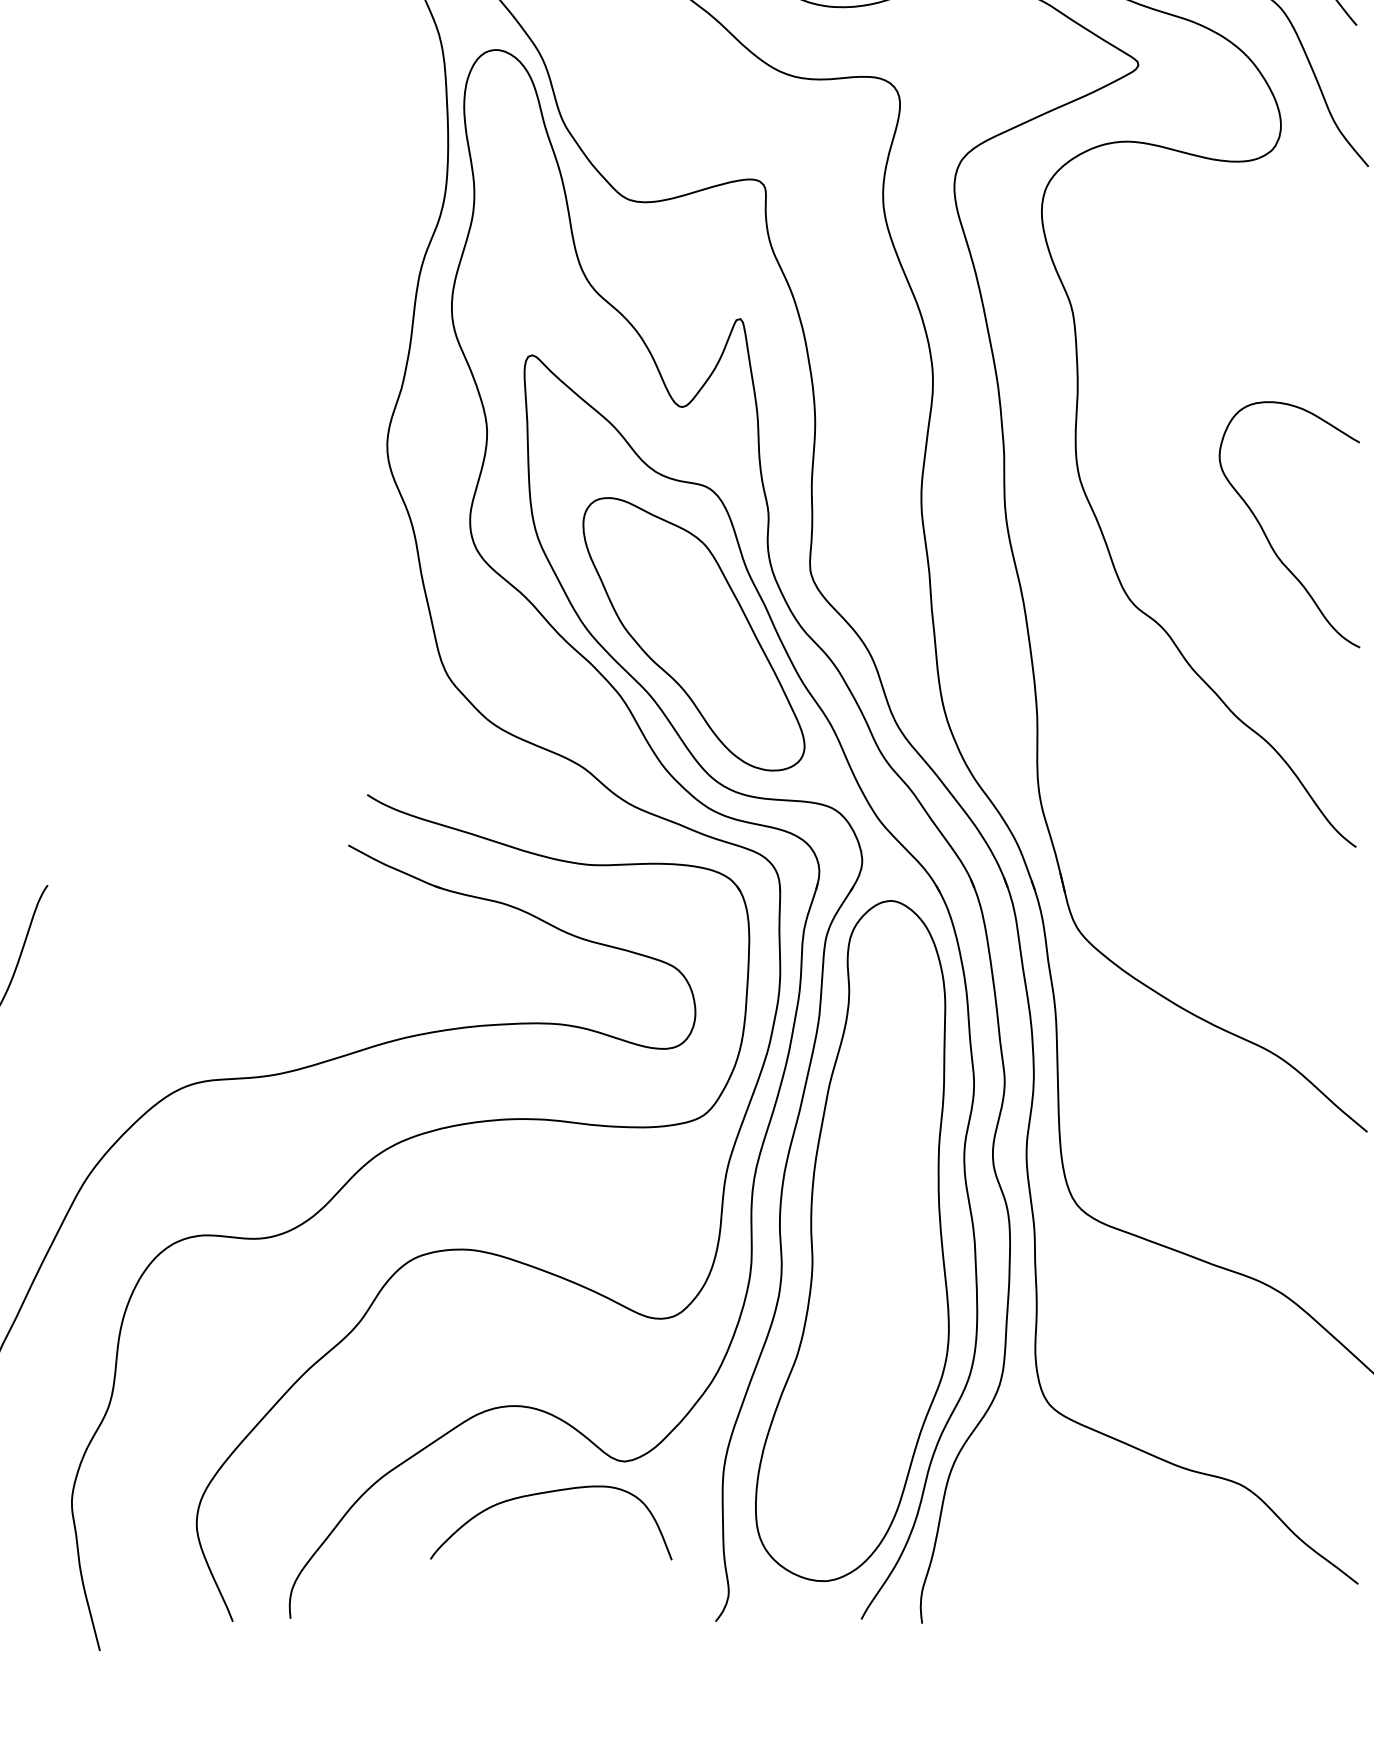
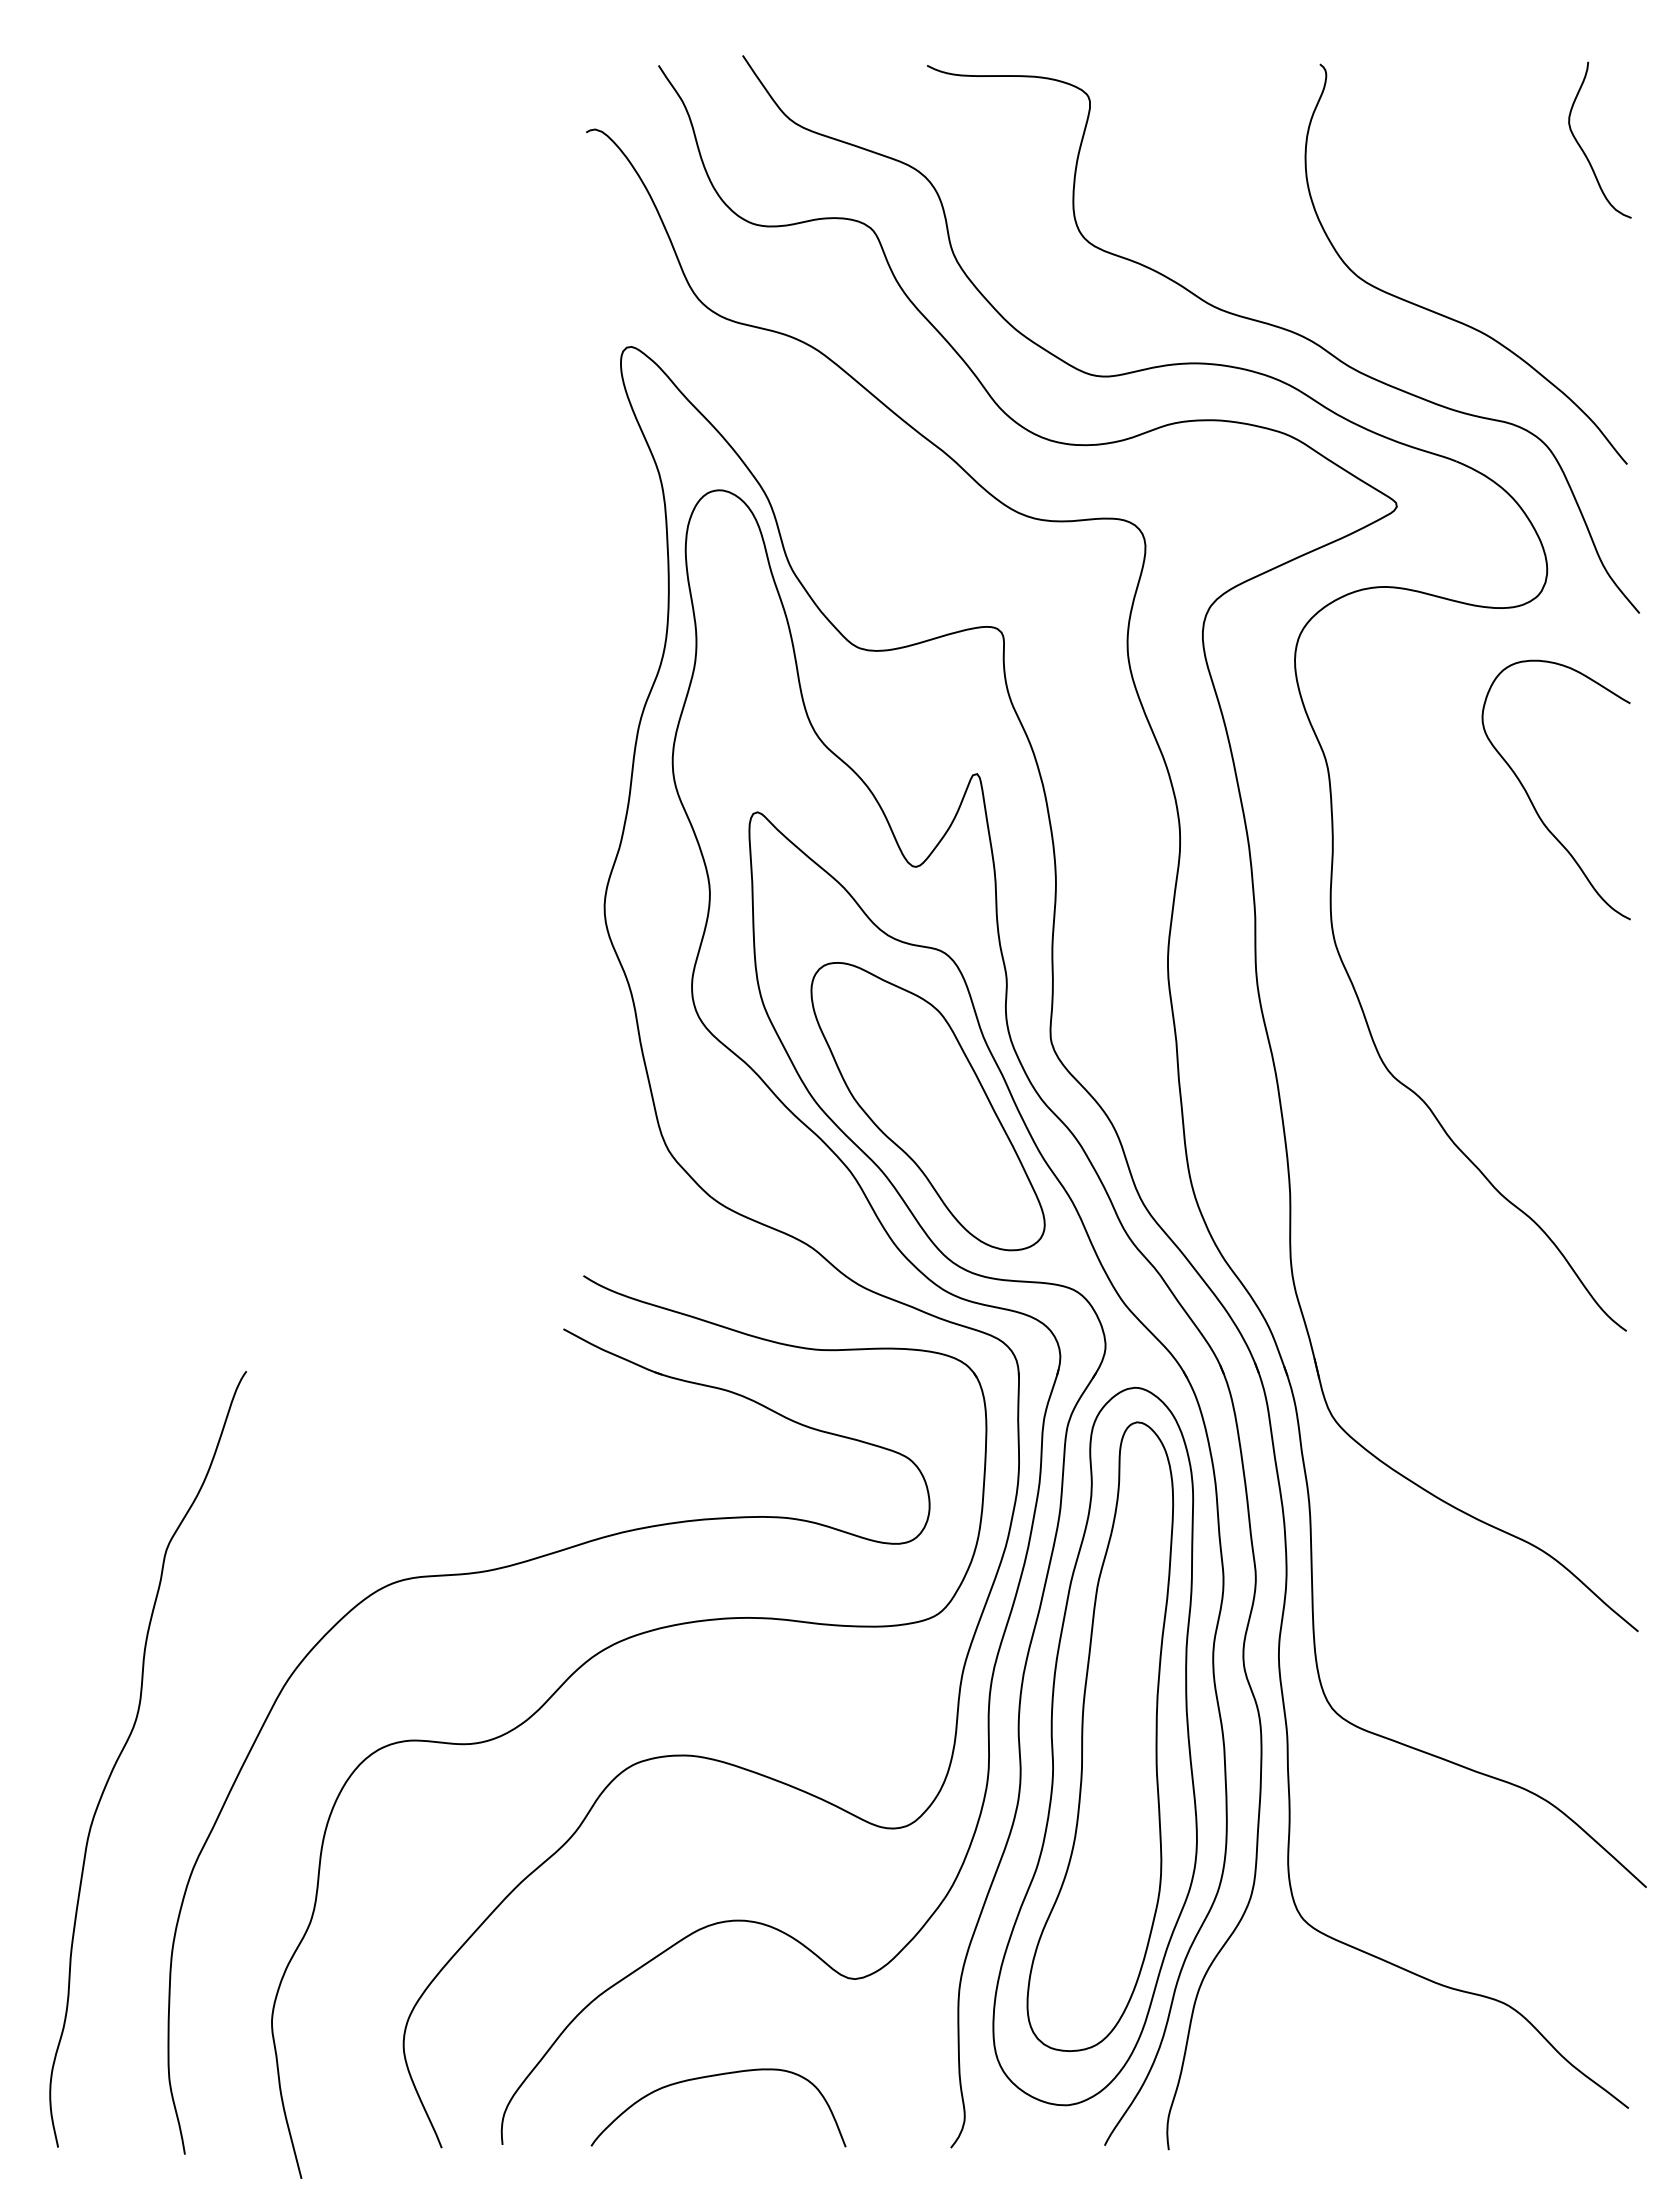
curve: (1267, 535) -> (1532, 801), moved
part: (857, 1231) -> (1100, 1736), added
curve: (548, 1493) -> (715, 2076), moved

